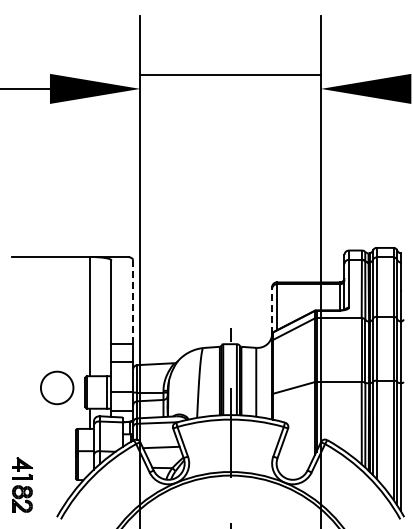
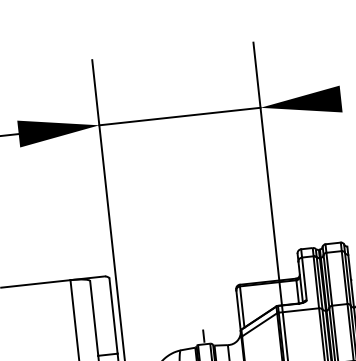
line: (230, 74) -> (179, 116), moved
line: (133, 301) -> (113, 315), dashed -> solid
line: (272, 311) -> (238, 311), dashed -> solid

